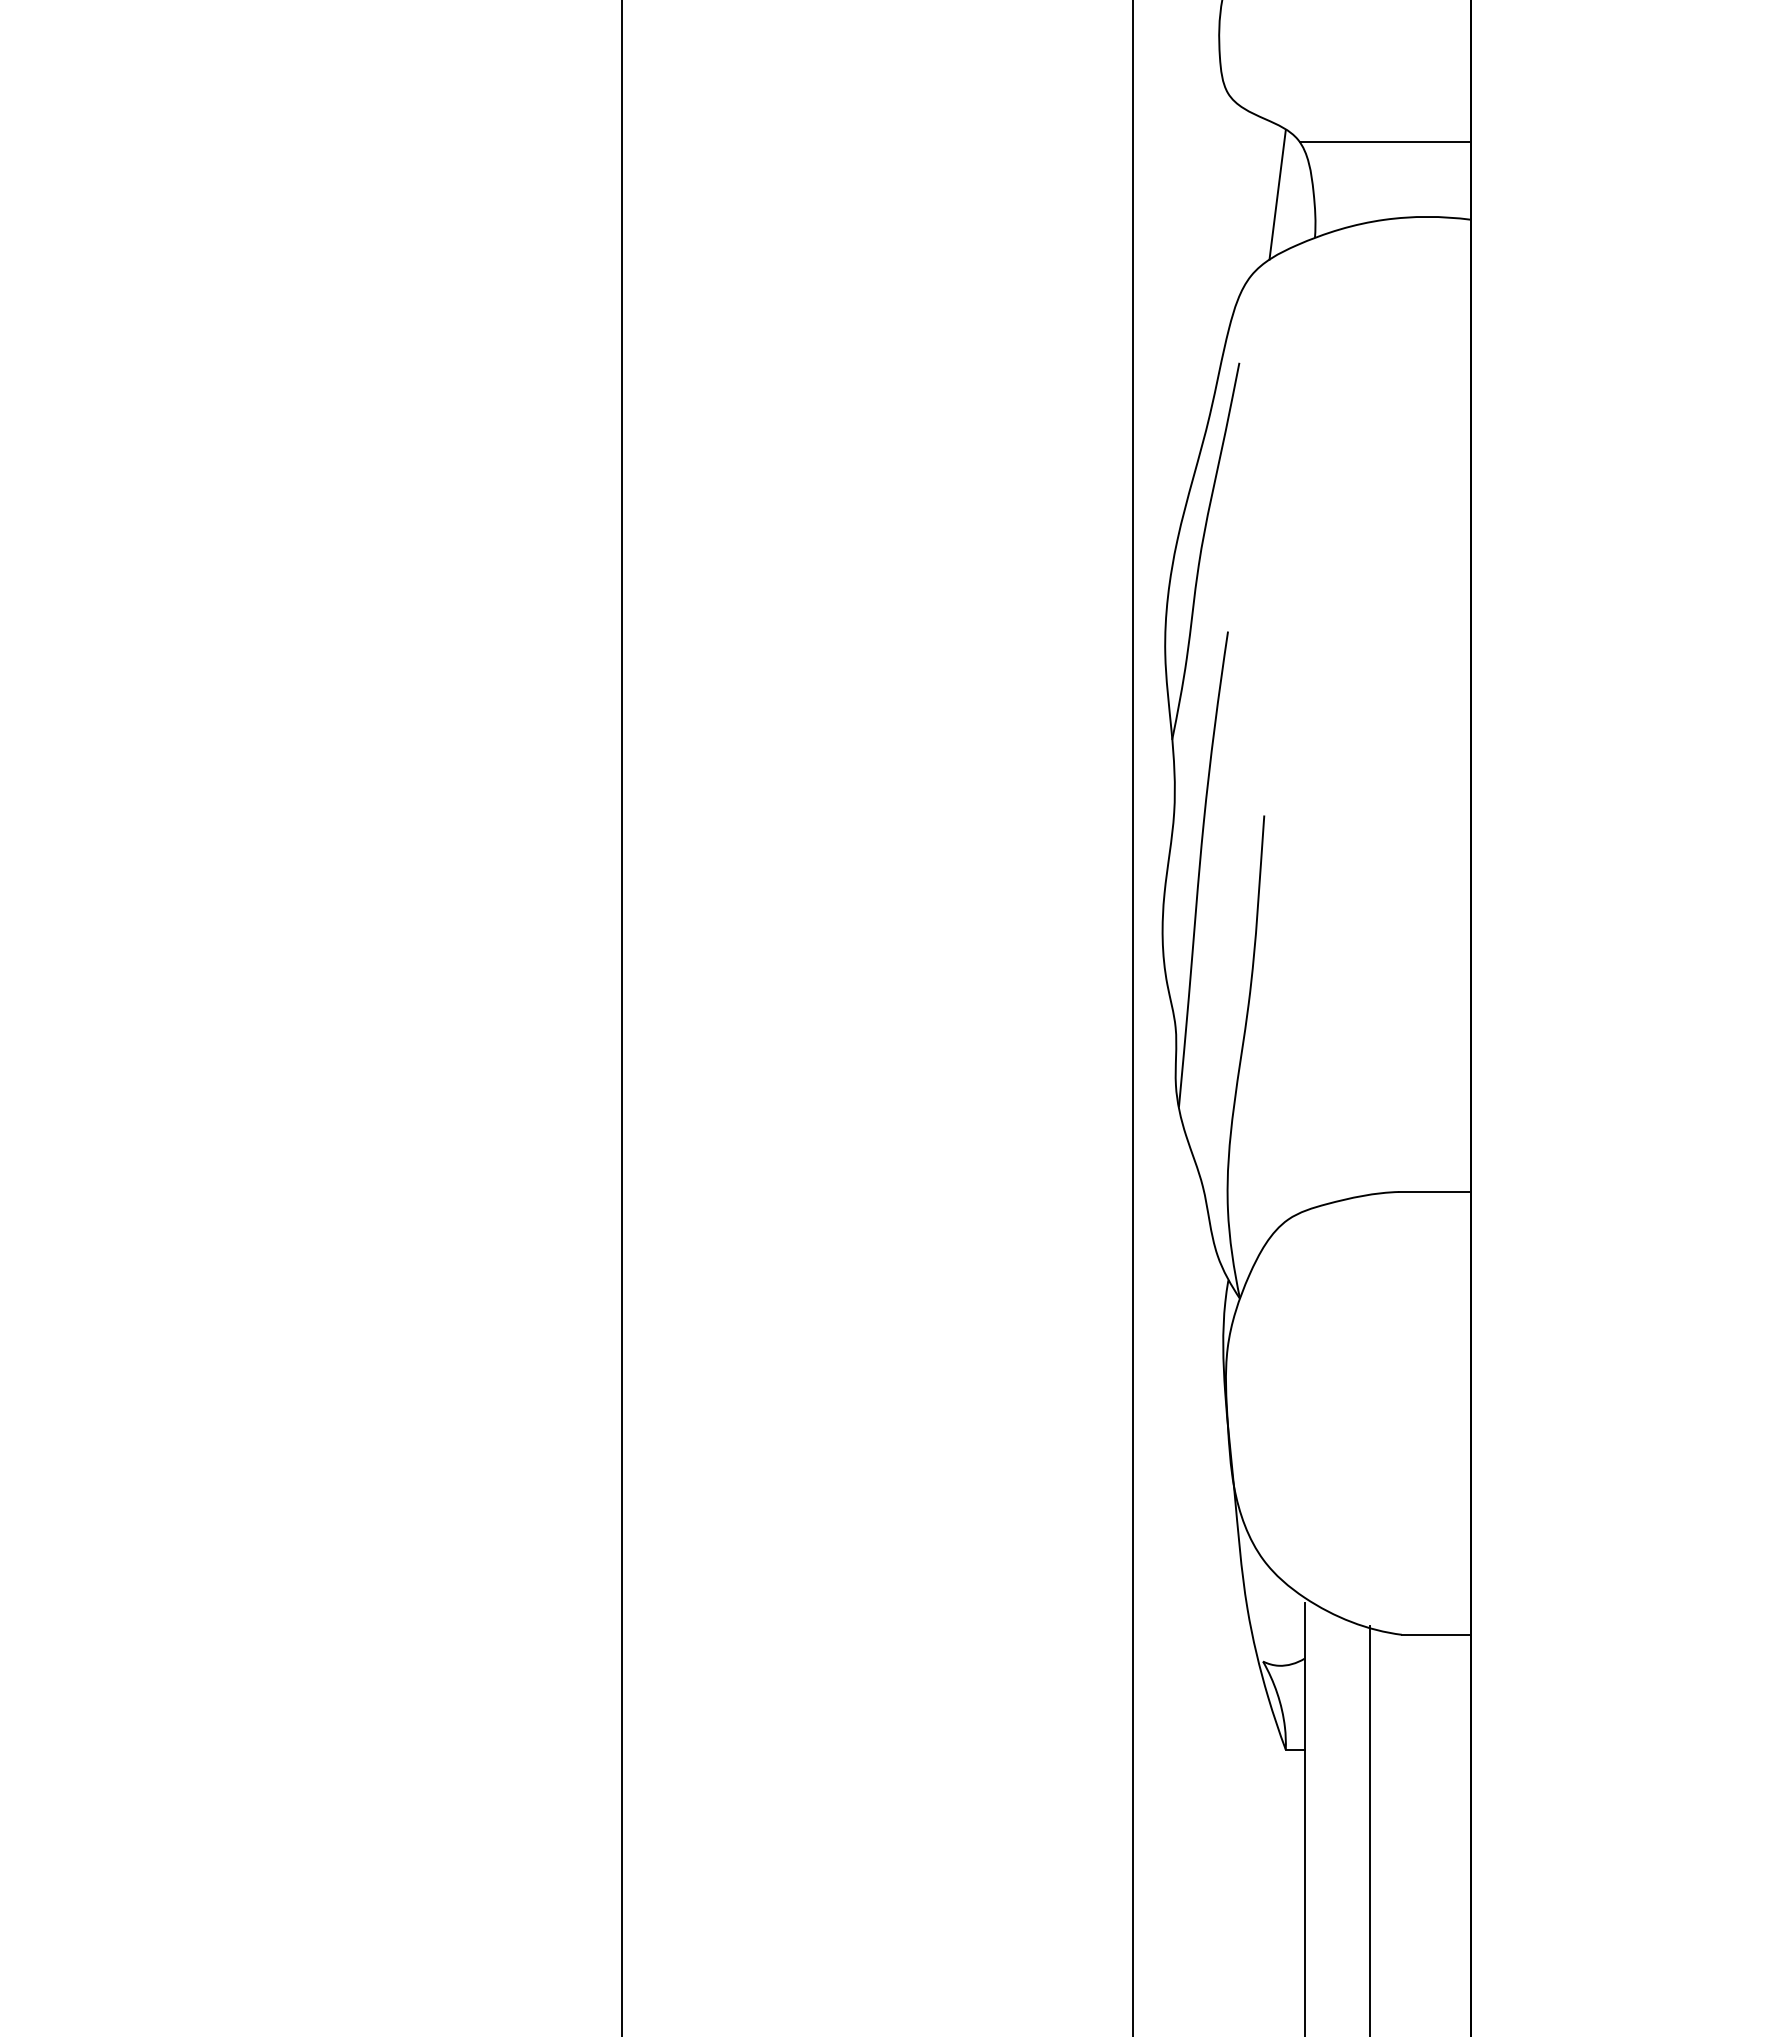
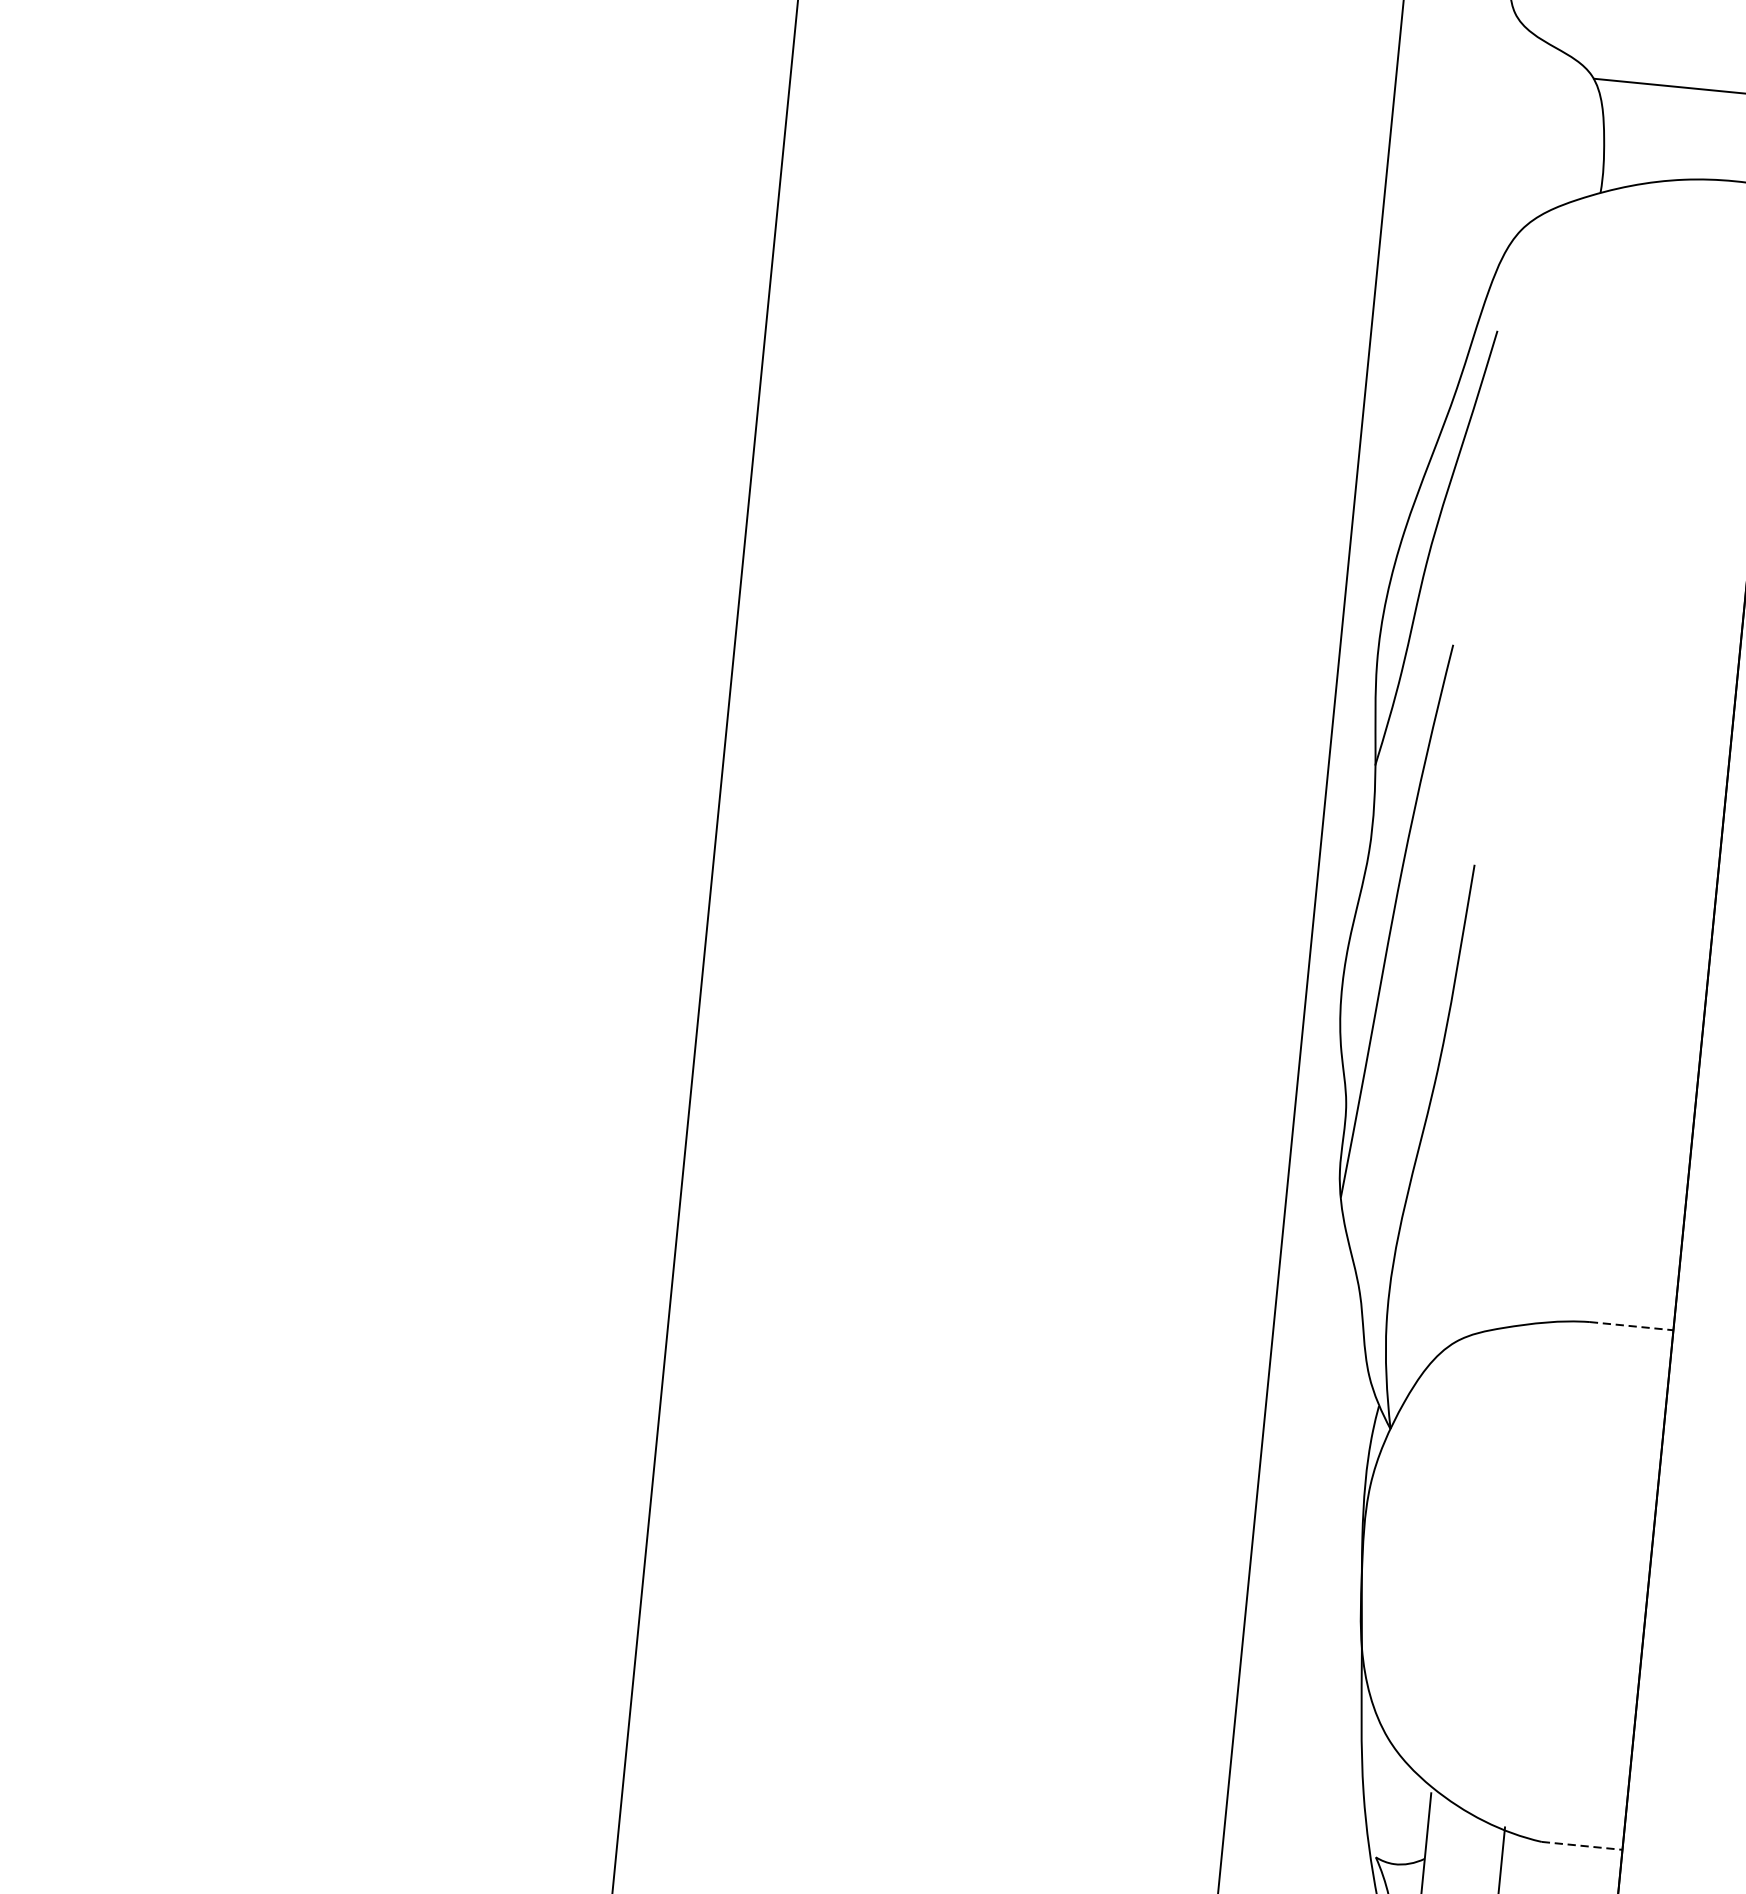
line: (1277, 194) -> (1561, 137), removed
line: (1435, 1191) -> (1632, 1325), solid -> dashed
line: (1436, 1634) -> (1582, 1845), solid -> dashed

